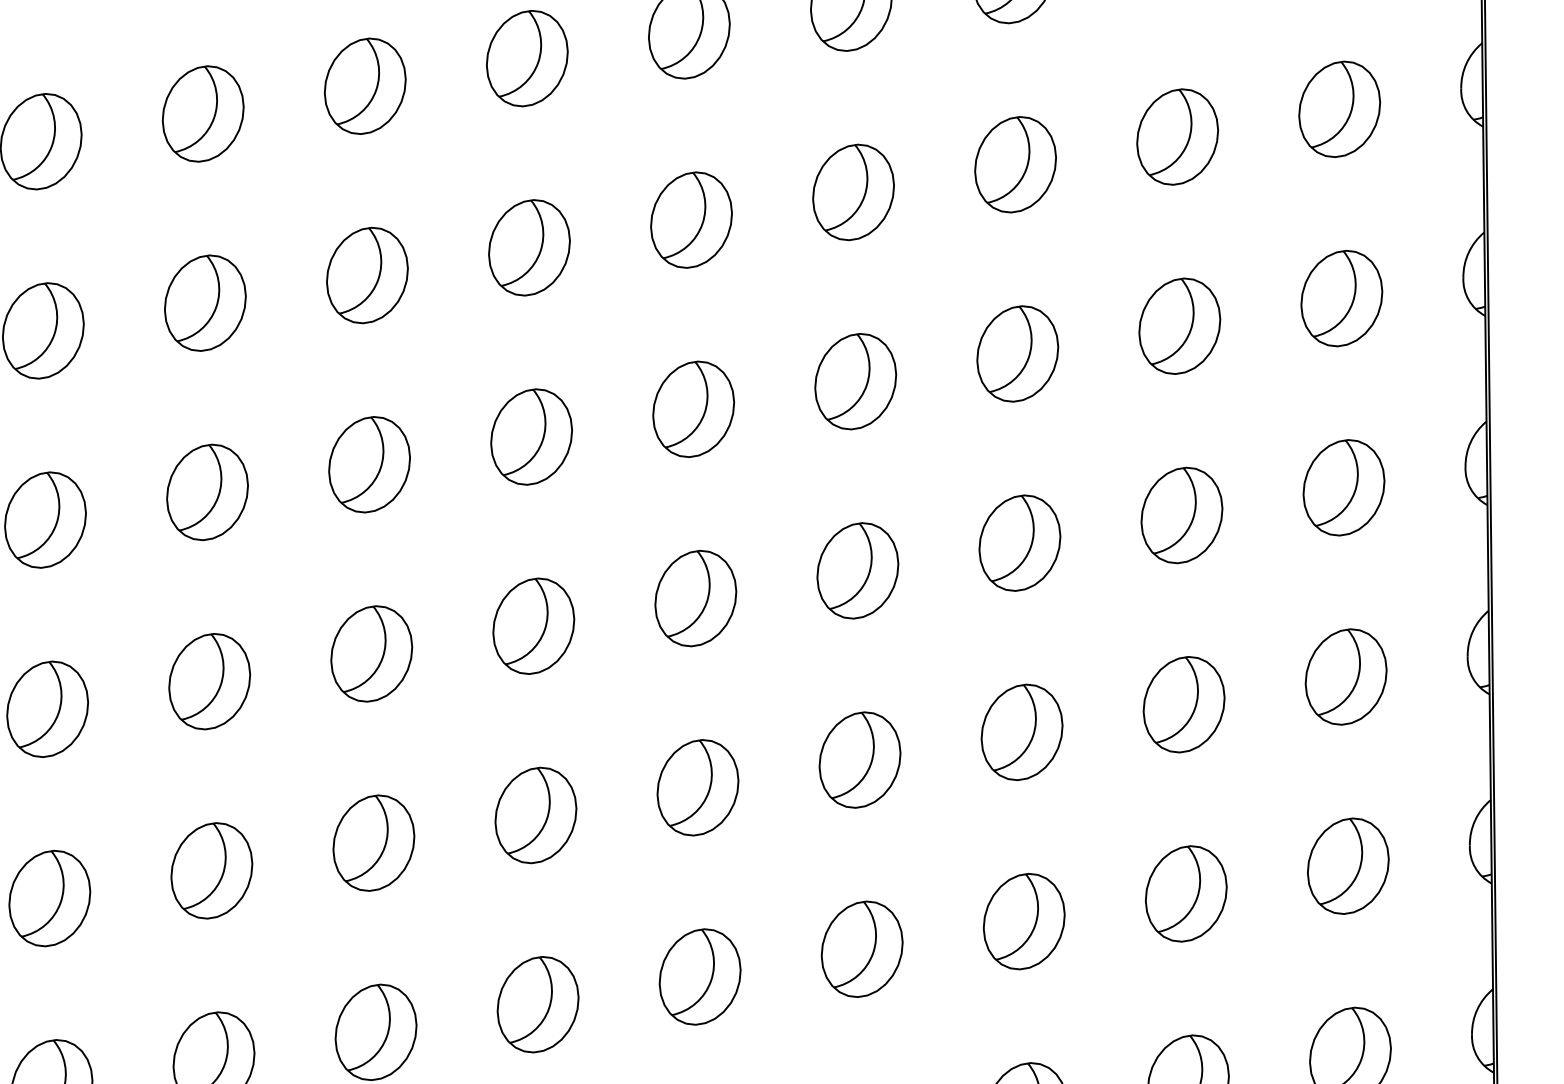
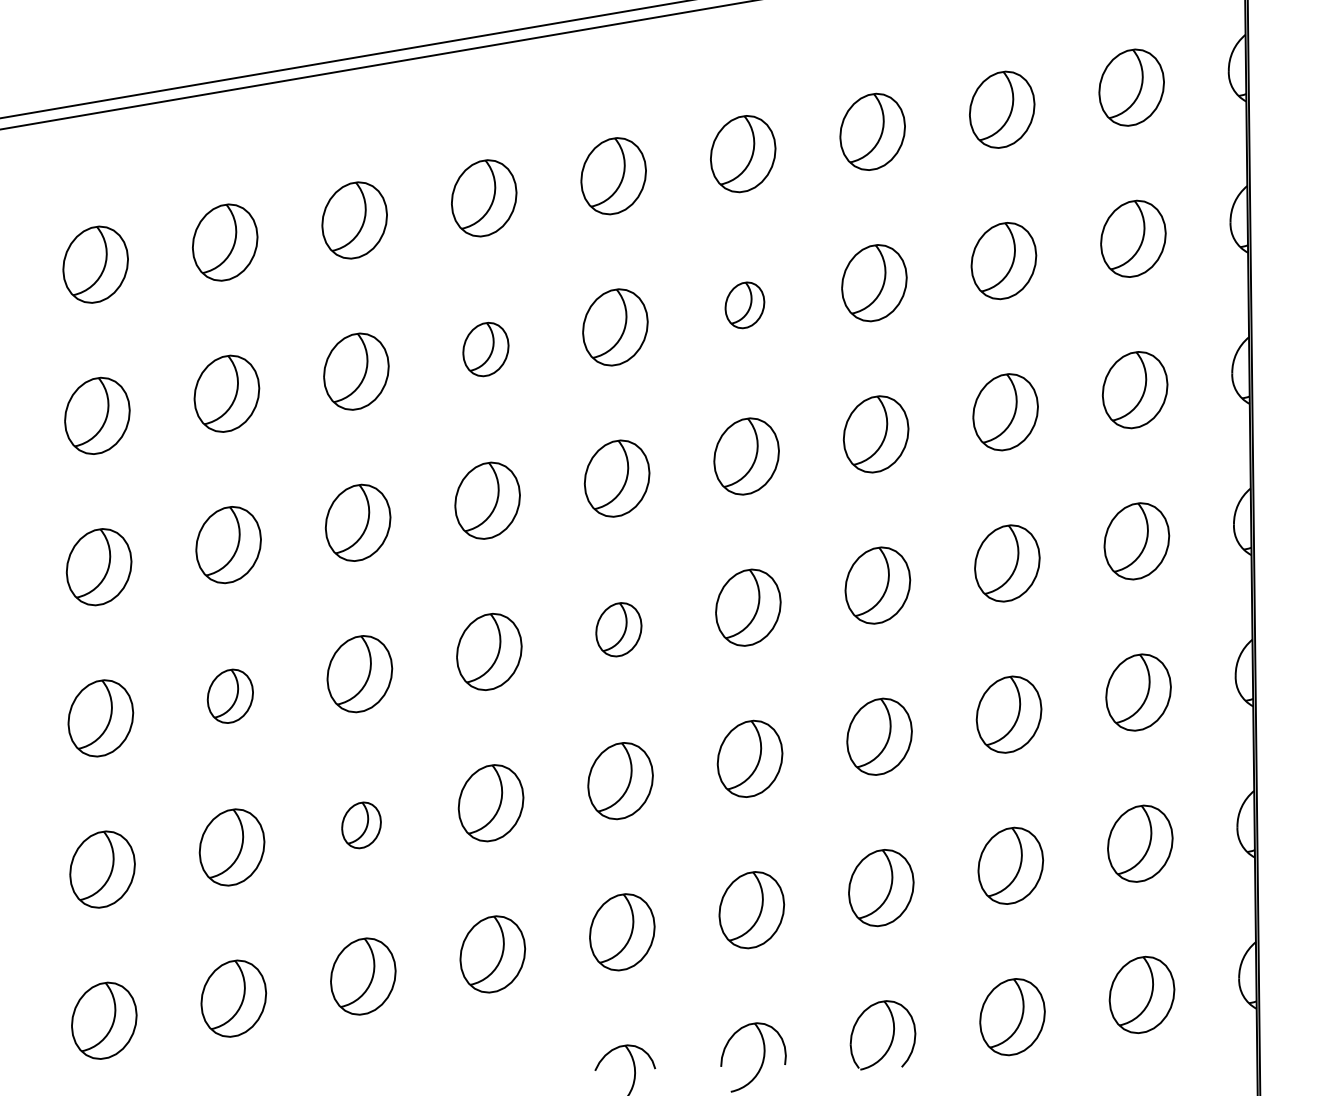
part: (853, 192) -> (744, 305), size x0.6
part: (528, 247) -> (485, 349), size x0.7
part: (695, 598) -> (618, 629), size x0.7
part: (209, 681) -> (230, 696), size x0.7
part: (373, 843) -> (361, 825), size x0.6

